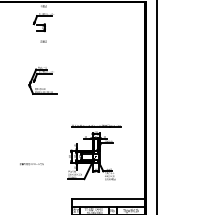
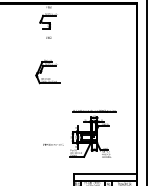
text: (31, 164) -> (53, 145), moved

